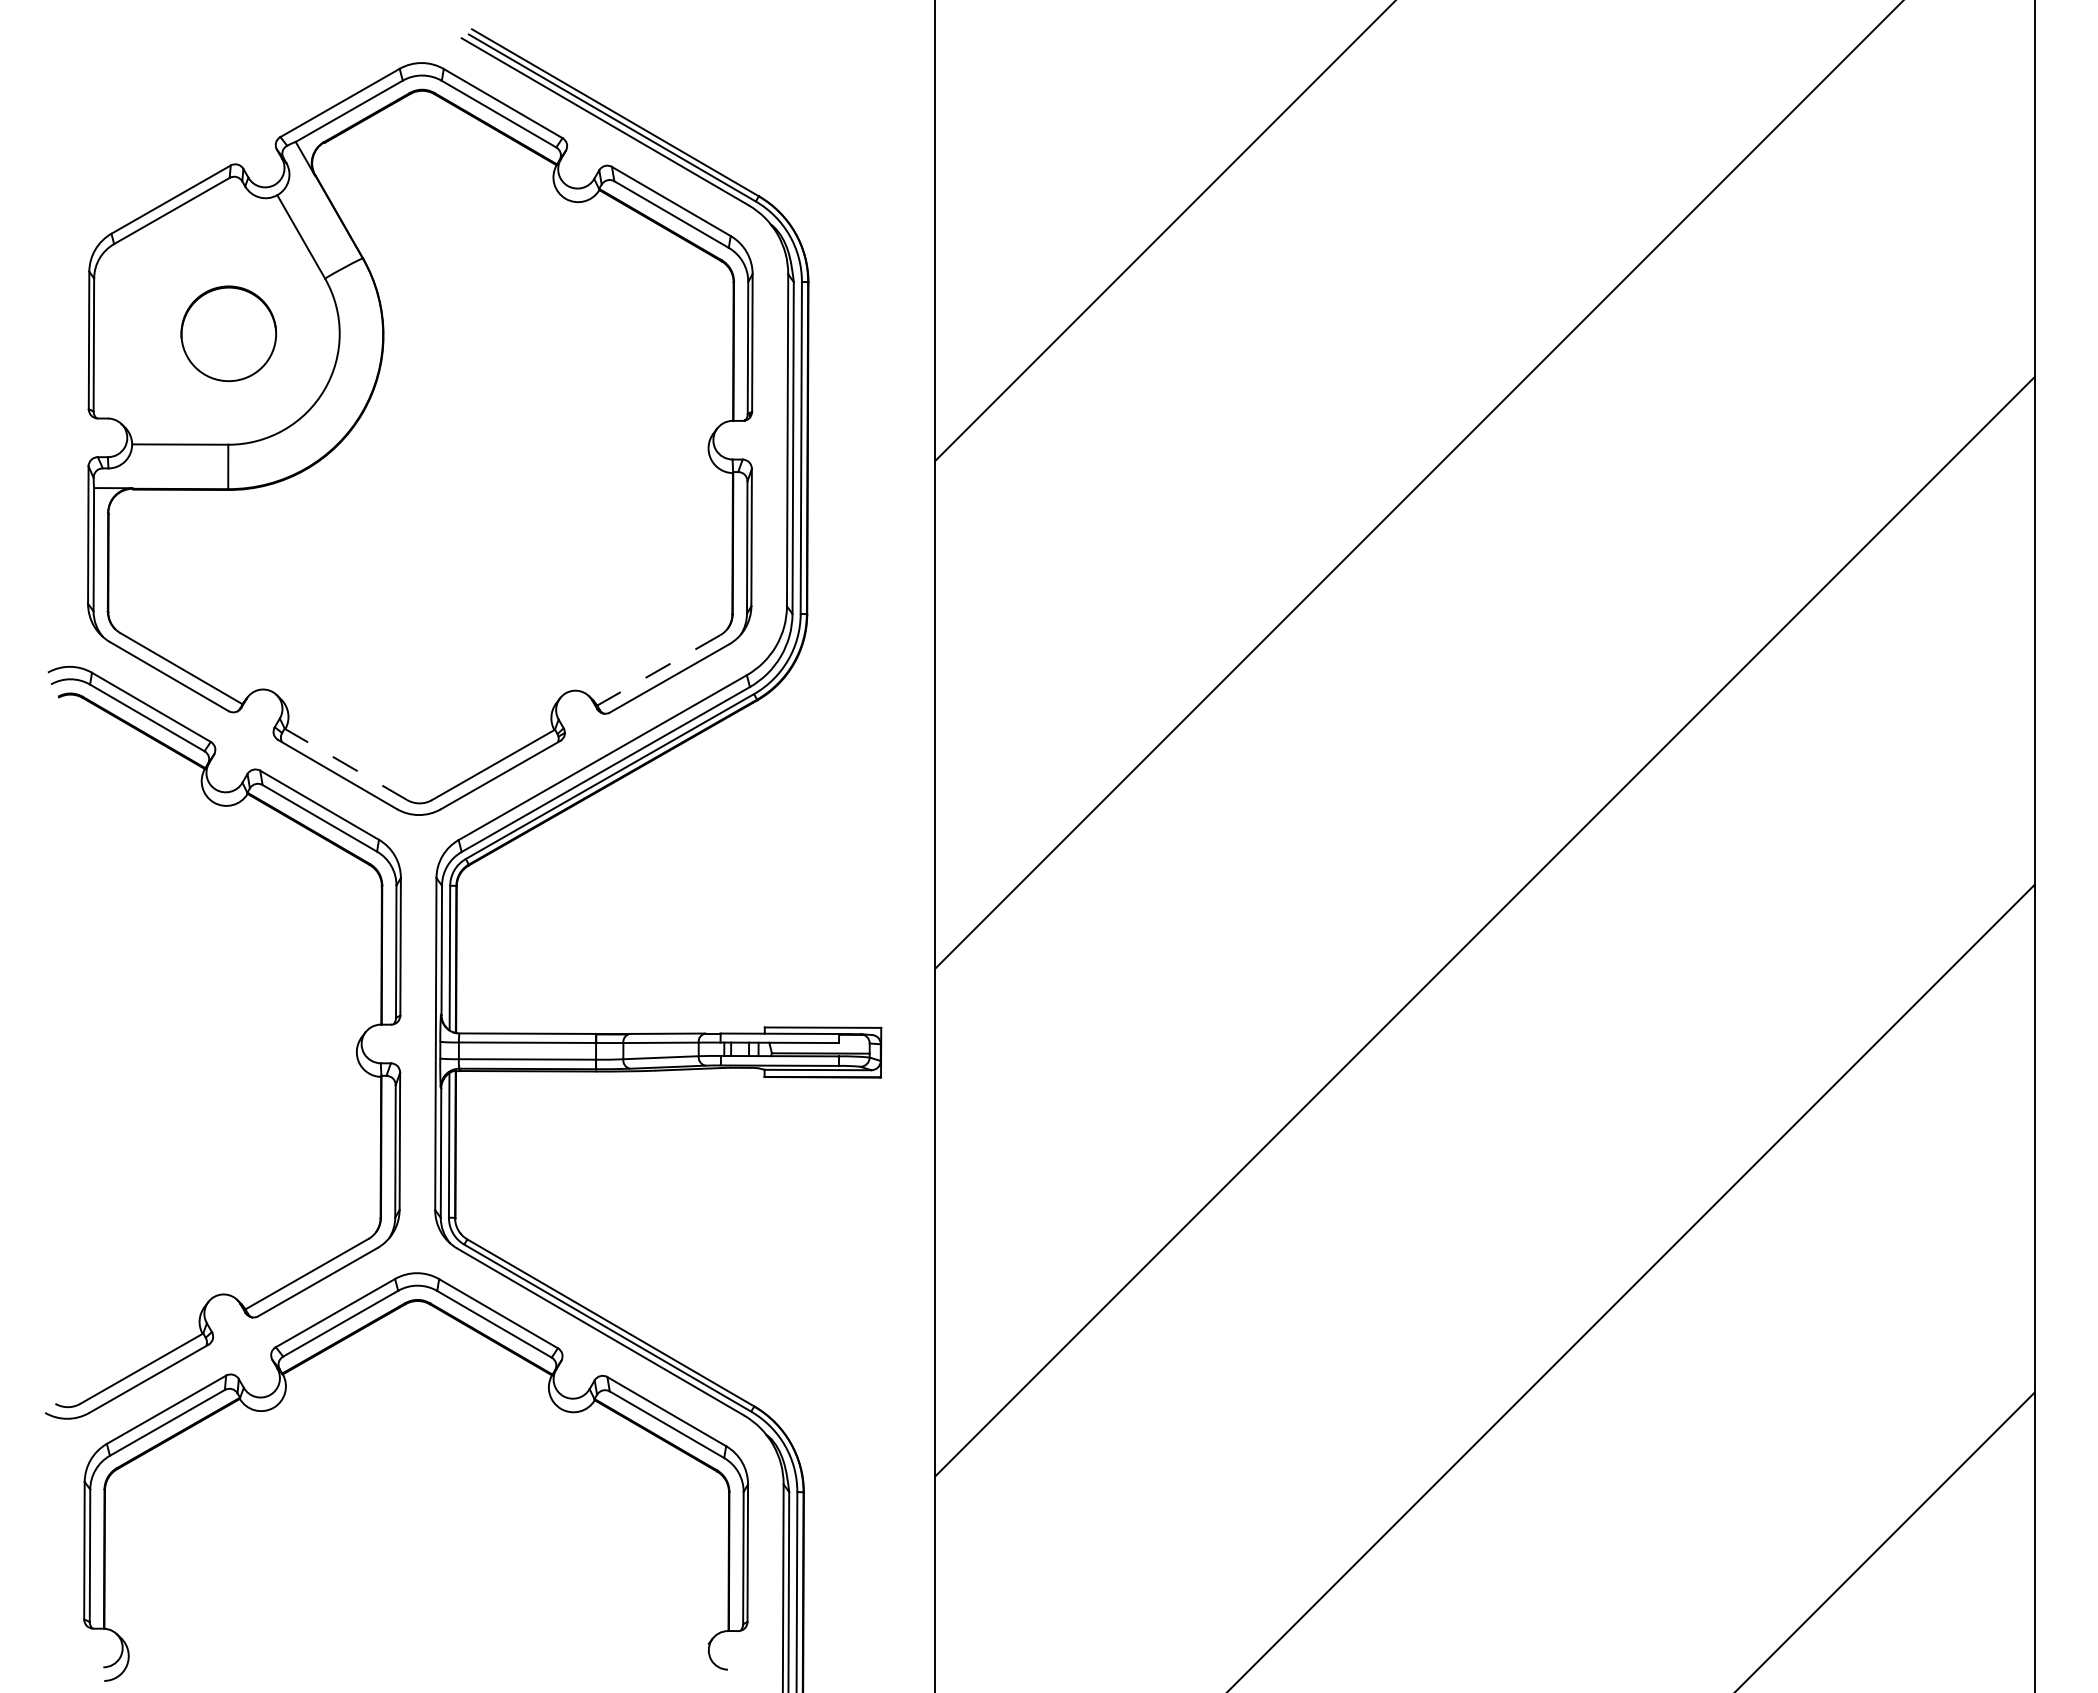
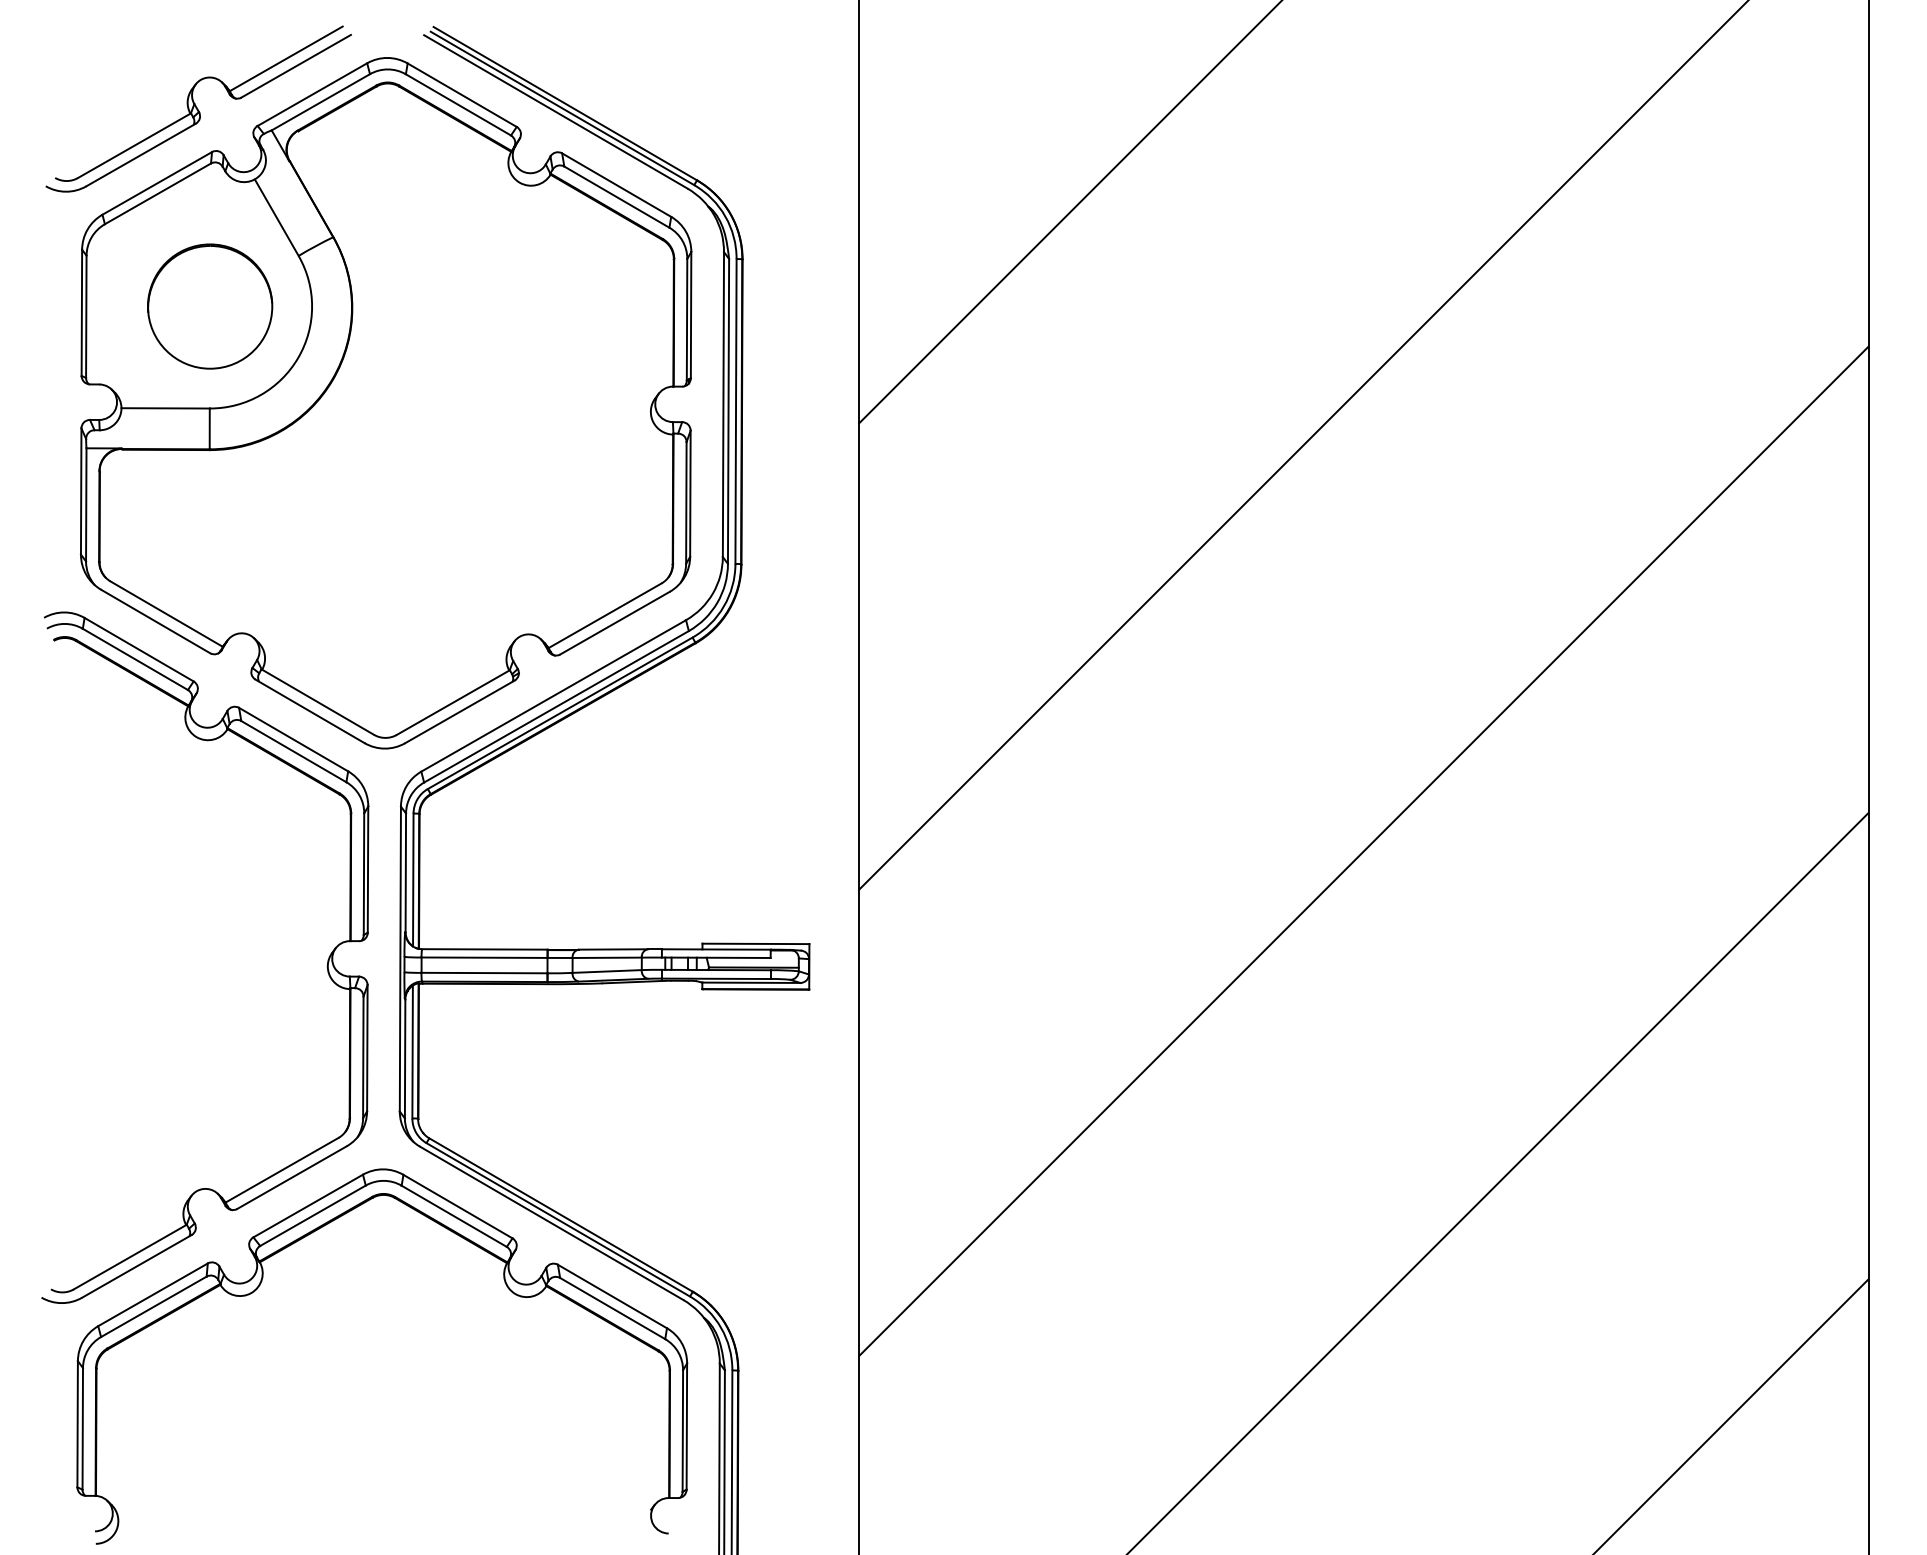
part: (216, 118) -> (198, 108), added
circle: (228, 333) -> (209, 306), size x1.43
line: (658, 670) -> (604, 615), dashed -> solid
line: (345, 764) -> (317, 702), dashed -> solid

